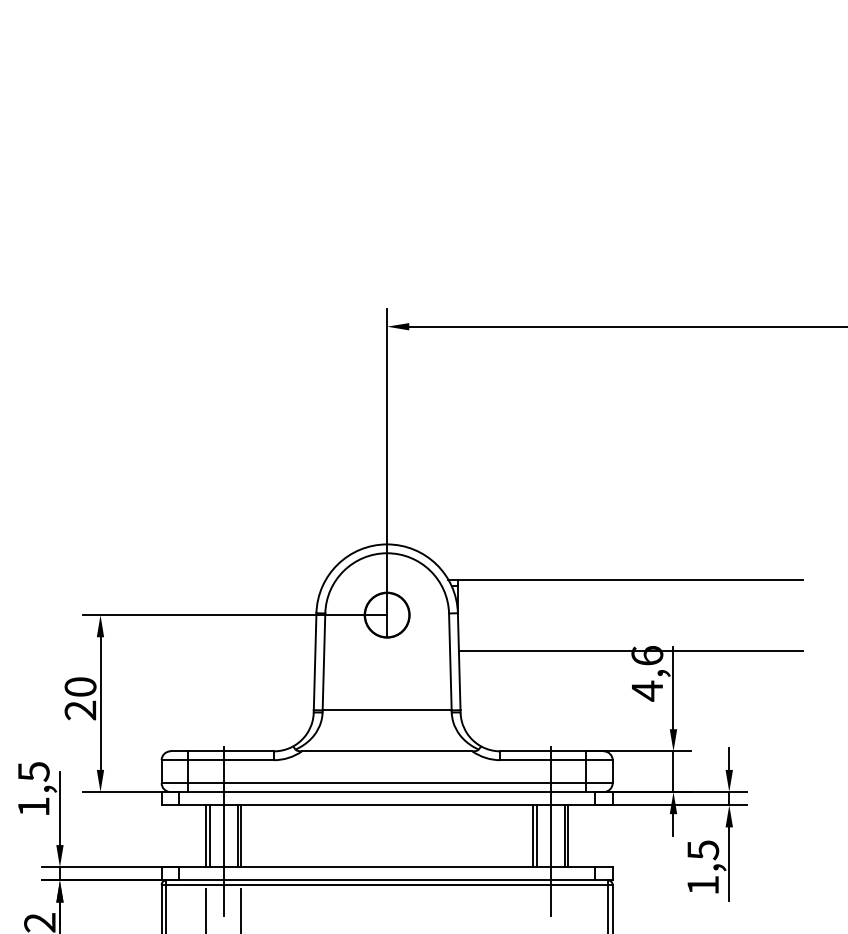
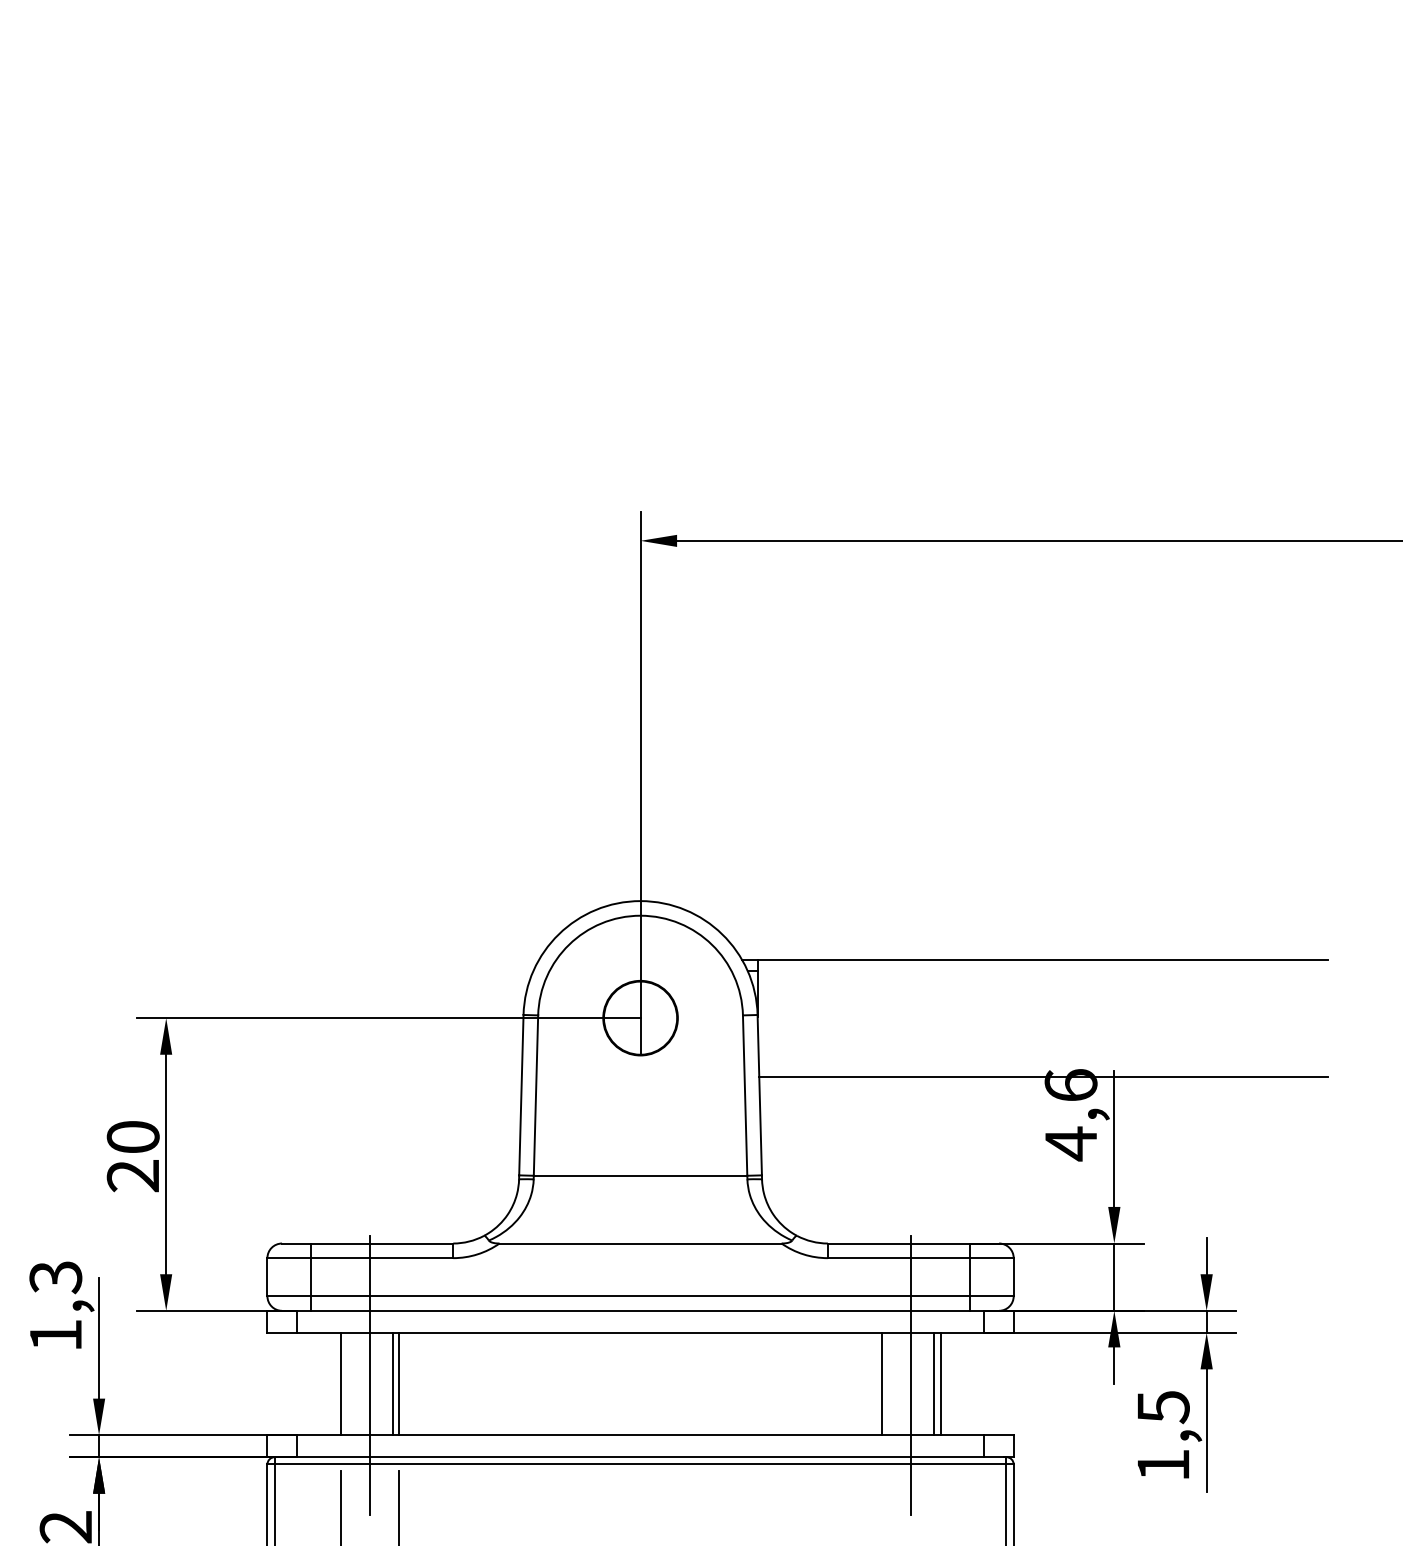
text: (32, 771) -> (53, 1276), 1,5 -> 1,3
line: (209, 836) -> (346, 1384), removed
line: (536, 836) -> (887, 1384), removed

